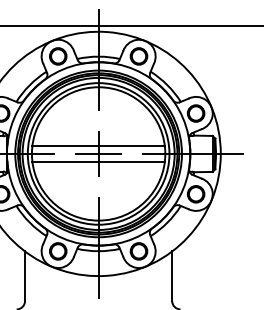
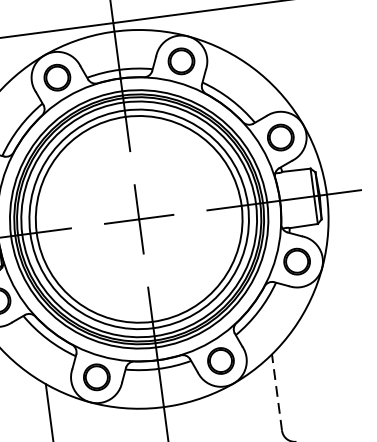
line: (98, 145) -> (137, 206), removed
line: (98, 162) -> (140, 232), removed
line: (172, 276) -> (277, 392), solid -> dashed

